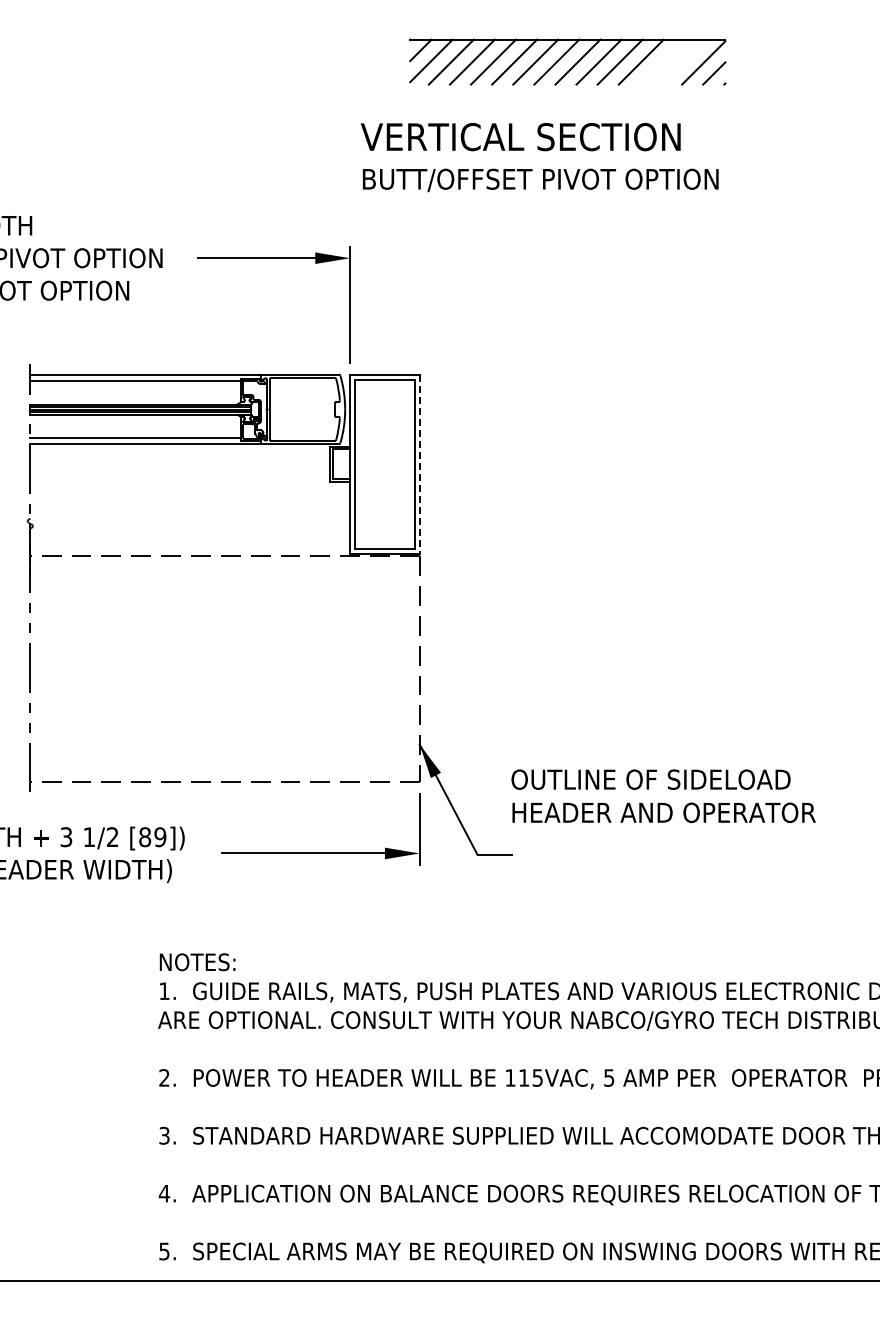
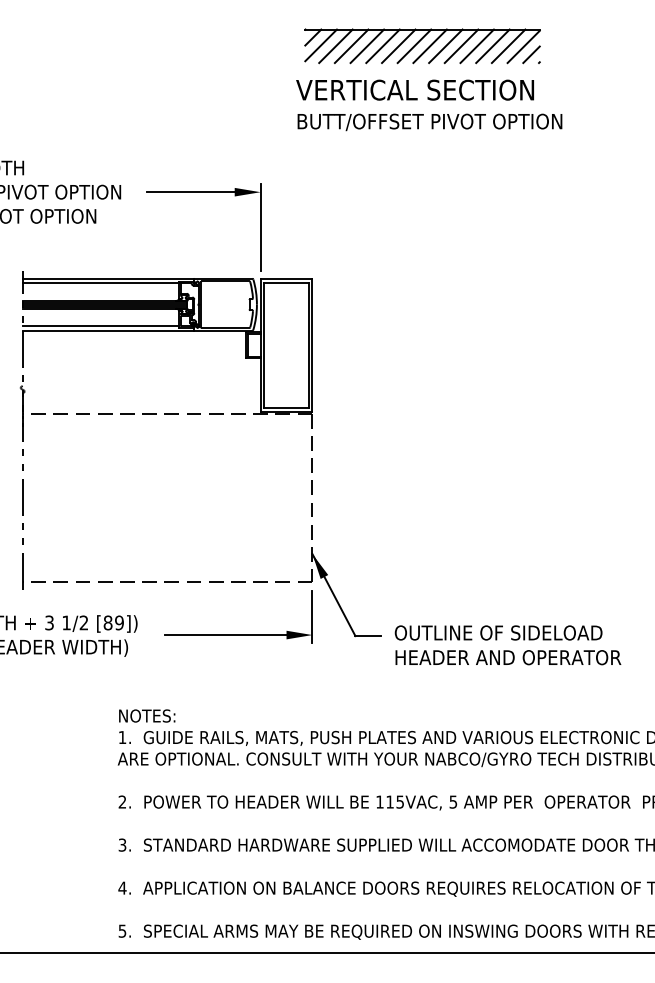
line: (661, 61) -> (492, 45), added
line: (682, 61) -> (507, 45), added
text: (539, 157) -> (429, 105), moved
line: (419, 464) -> (312, 345), dashed -> solid
text: (663, 796) -> (507, 645), moved

